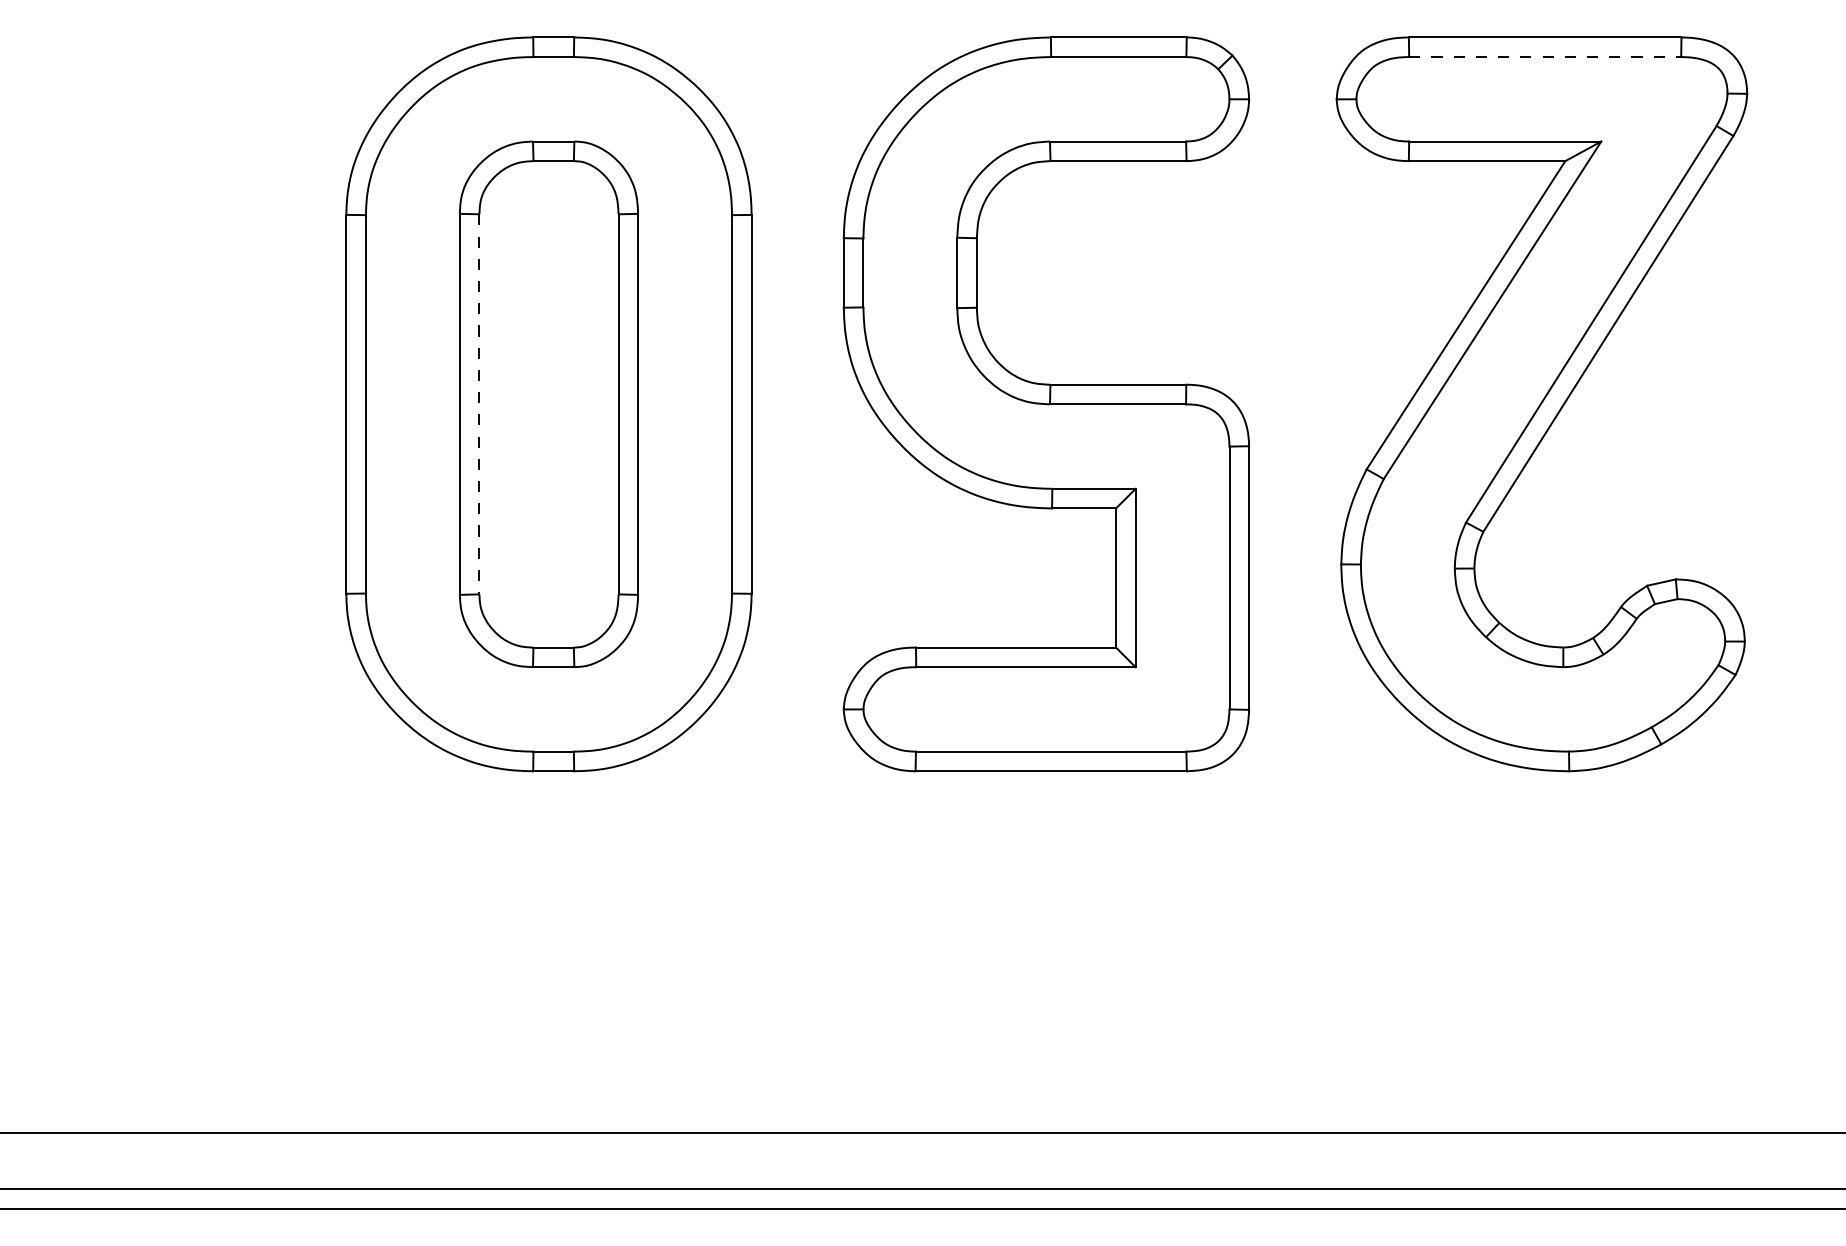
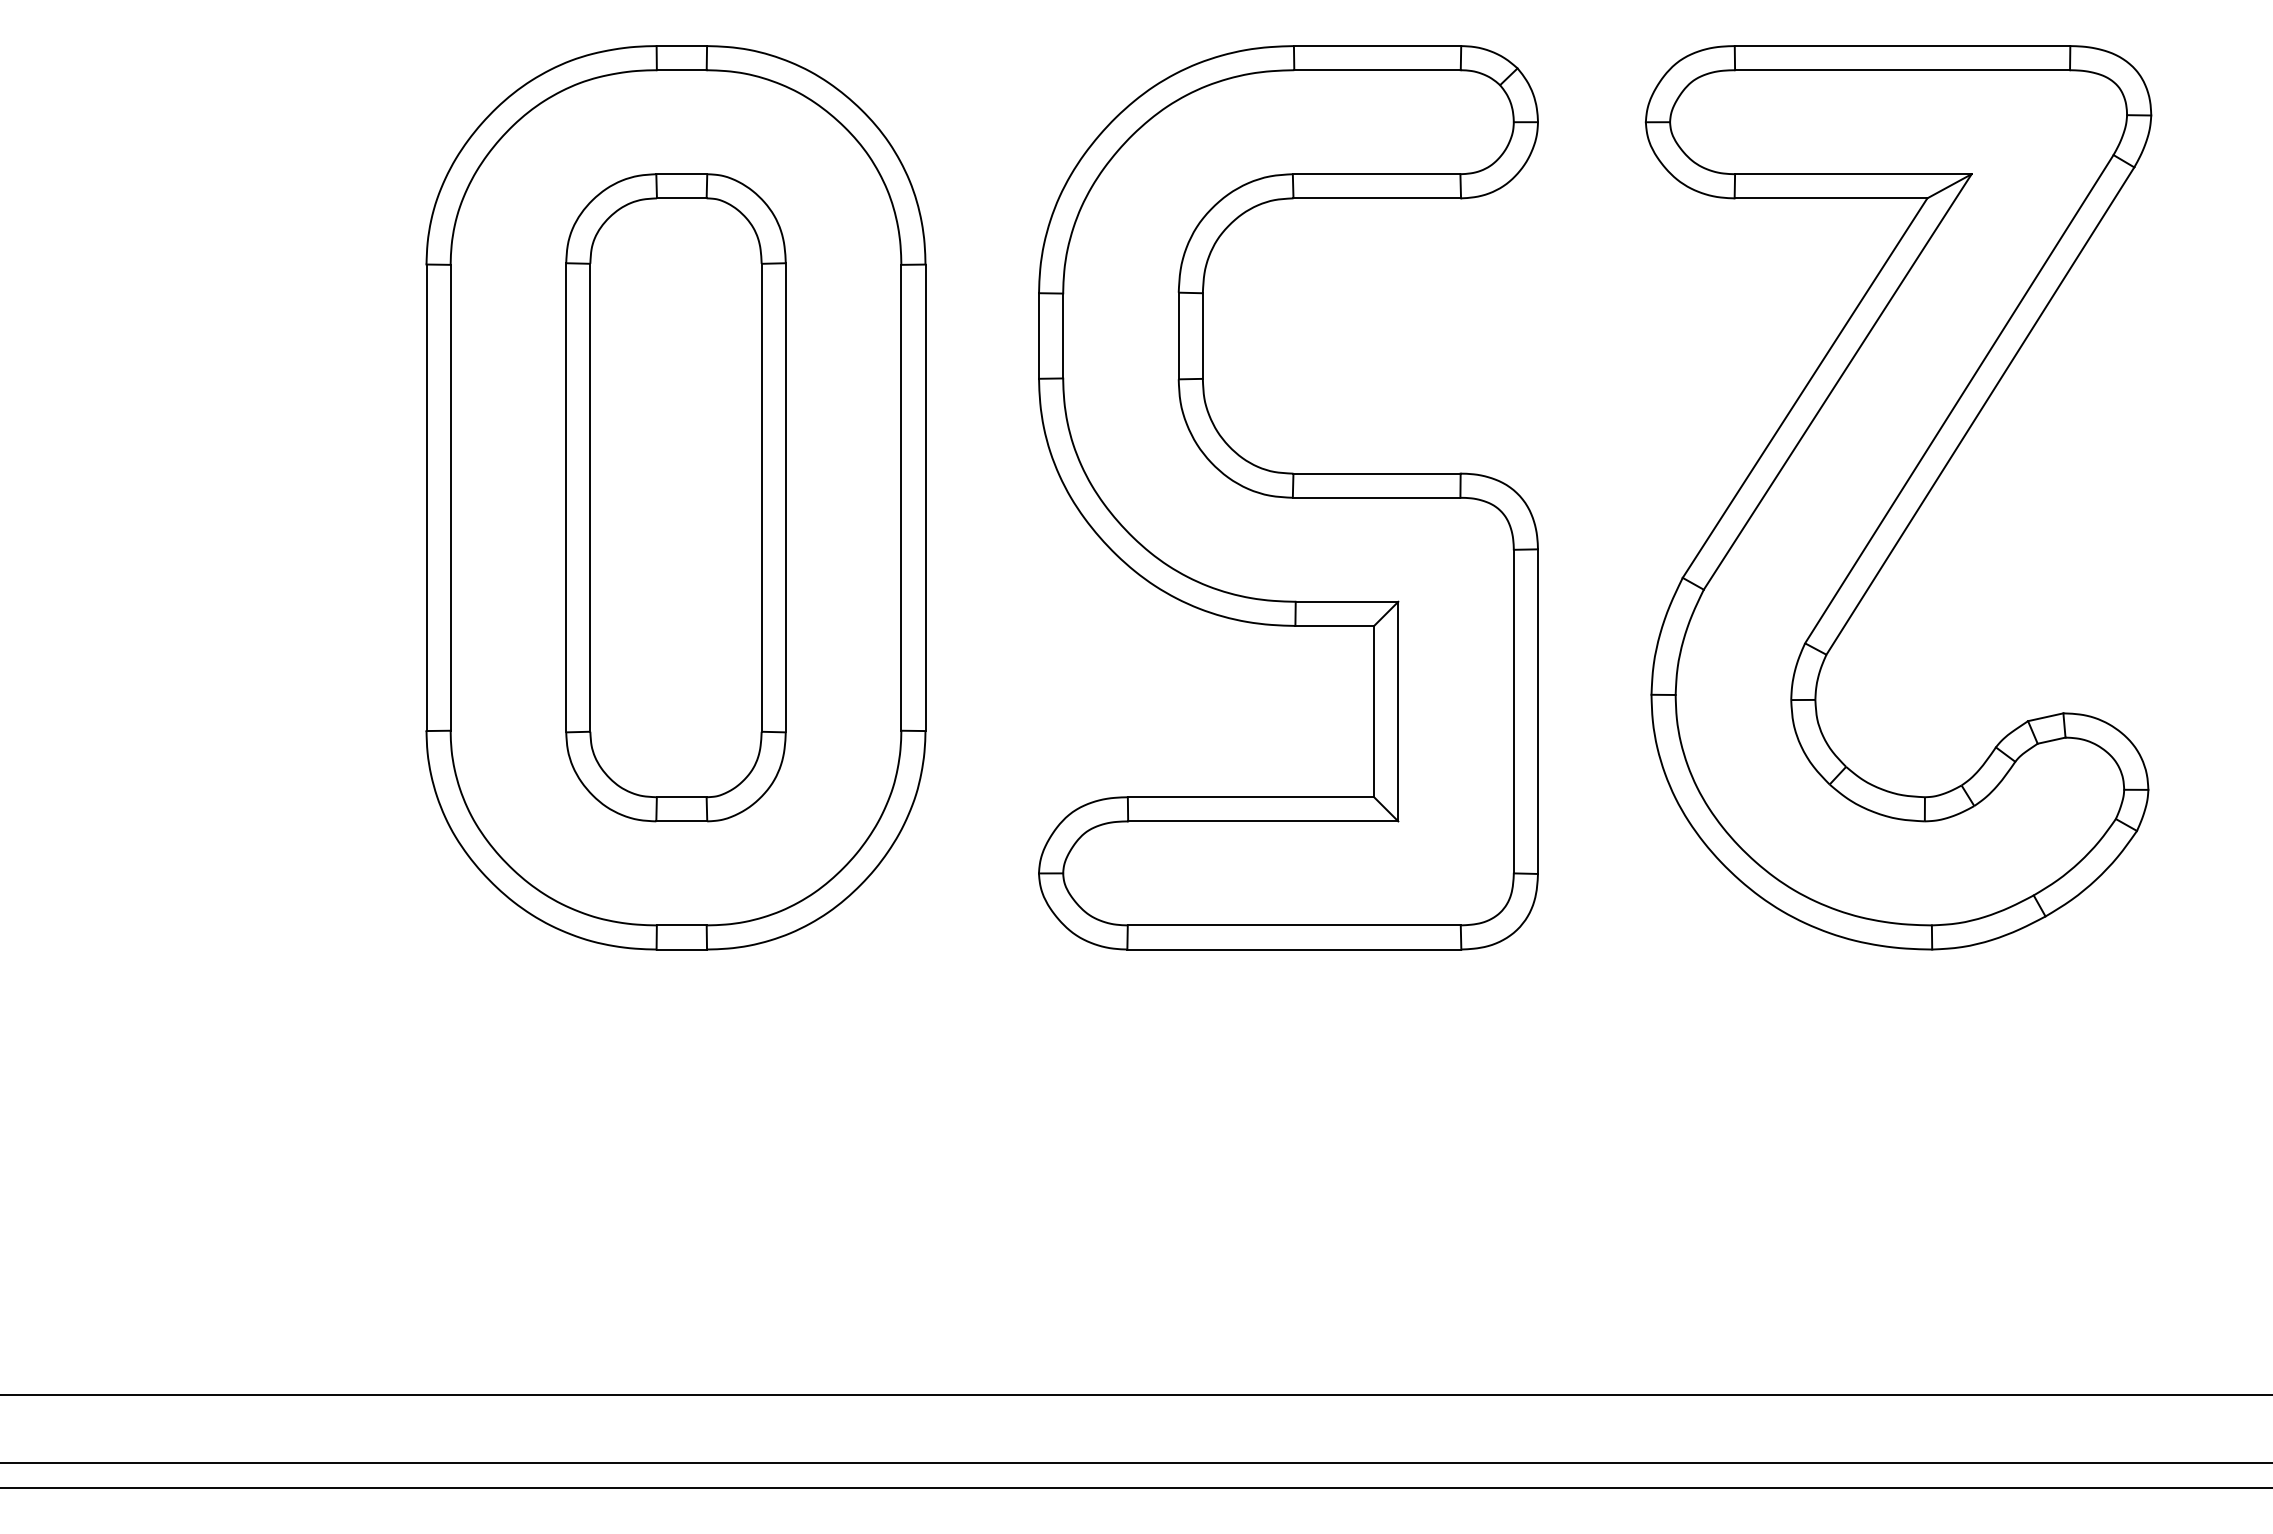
line: (1545, 57) -> (1903, 70), dashed -> solid
line: (479, 404) -> (590, 497), dashed -> solid

